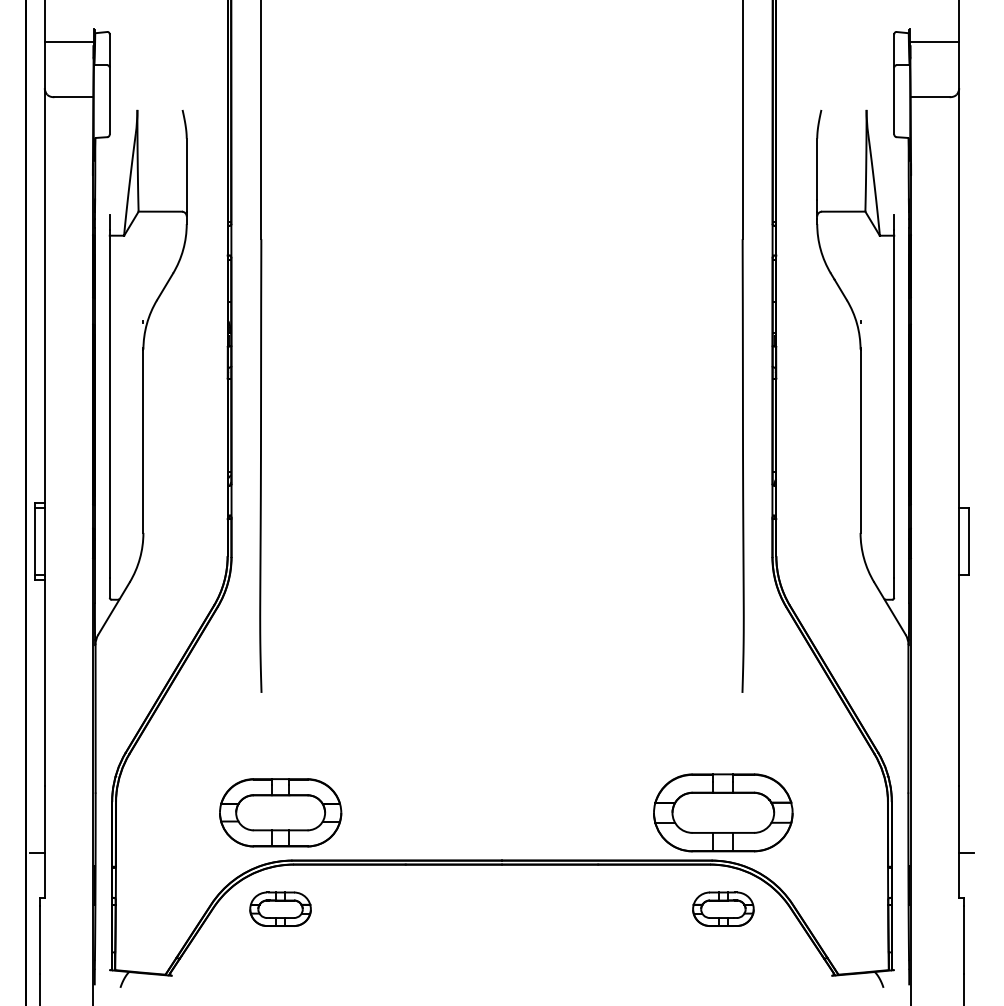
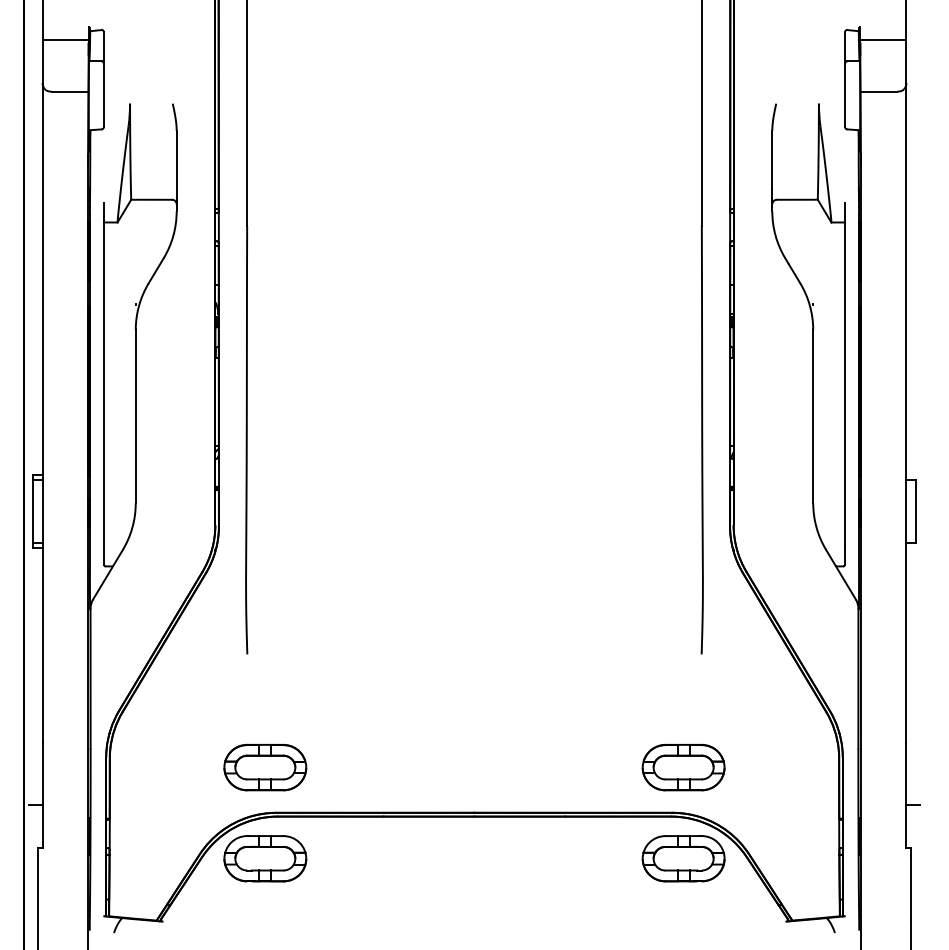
part: (280, 812) -> (265, 767), size x0.71
part: (723, 812) -> (683, 767), size x0.62
part: (280, 909) -> (265, 859), size x1.43
part: (723, 909) -> (683, 859), size x1.43

